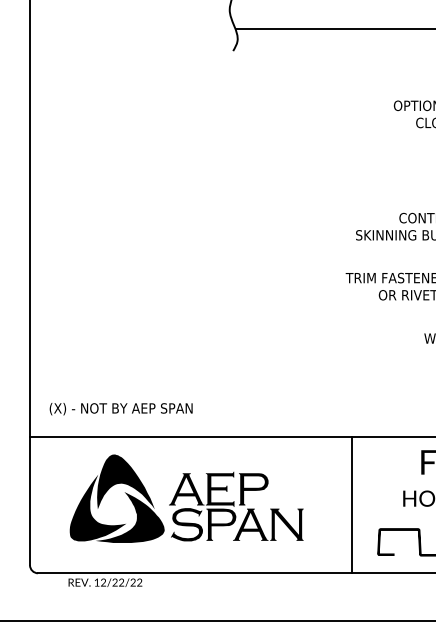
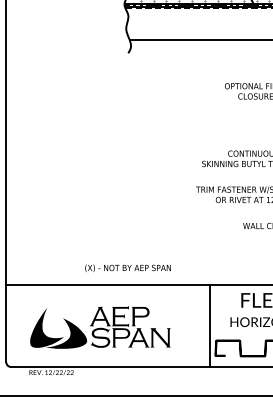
text: (120, 407) -> (127, 267), moved
fill: (125, 480) -> (63, 311), removed
line: (351, 504) -> (210, 325), moved

